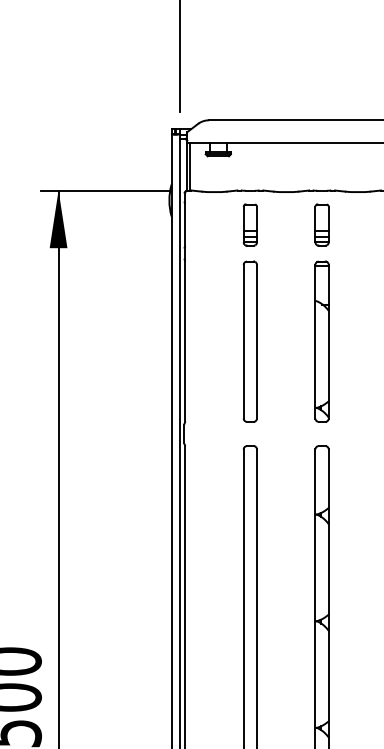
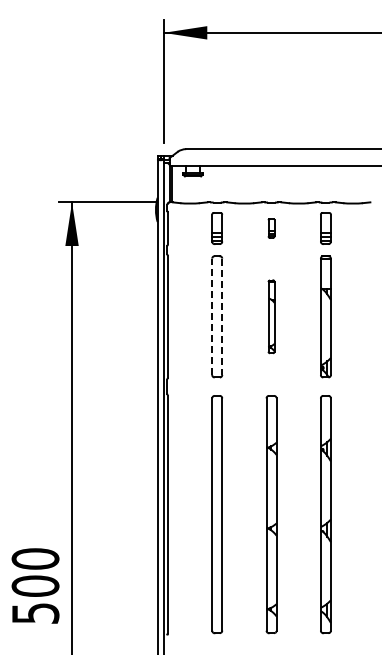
part: (322, 225) -> (271, 228), size x0.6
line: (244, 341) -> (212, 316), solid -> dashed
part: (322, 341) -> (271, 316), size x0.6
line: (257, 342) -> (222, 317), solid -> dashed

